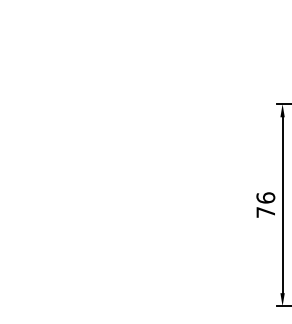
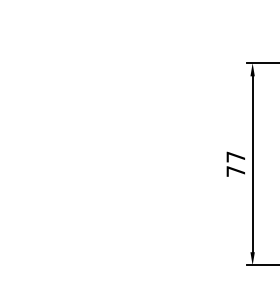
text: (265, 197) -> (235, 156), 76 -> 77

